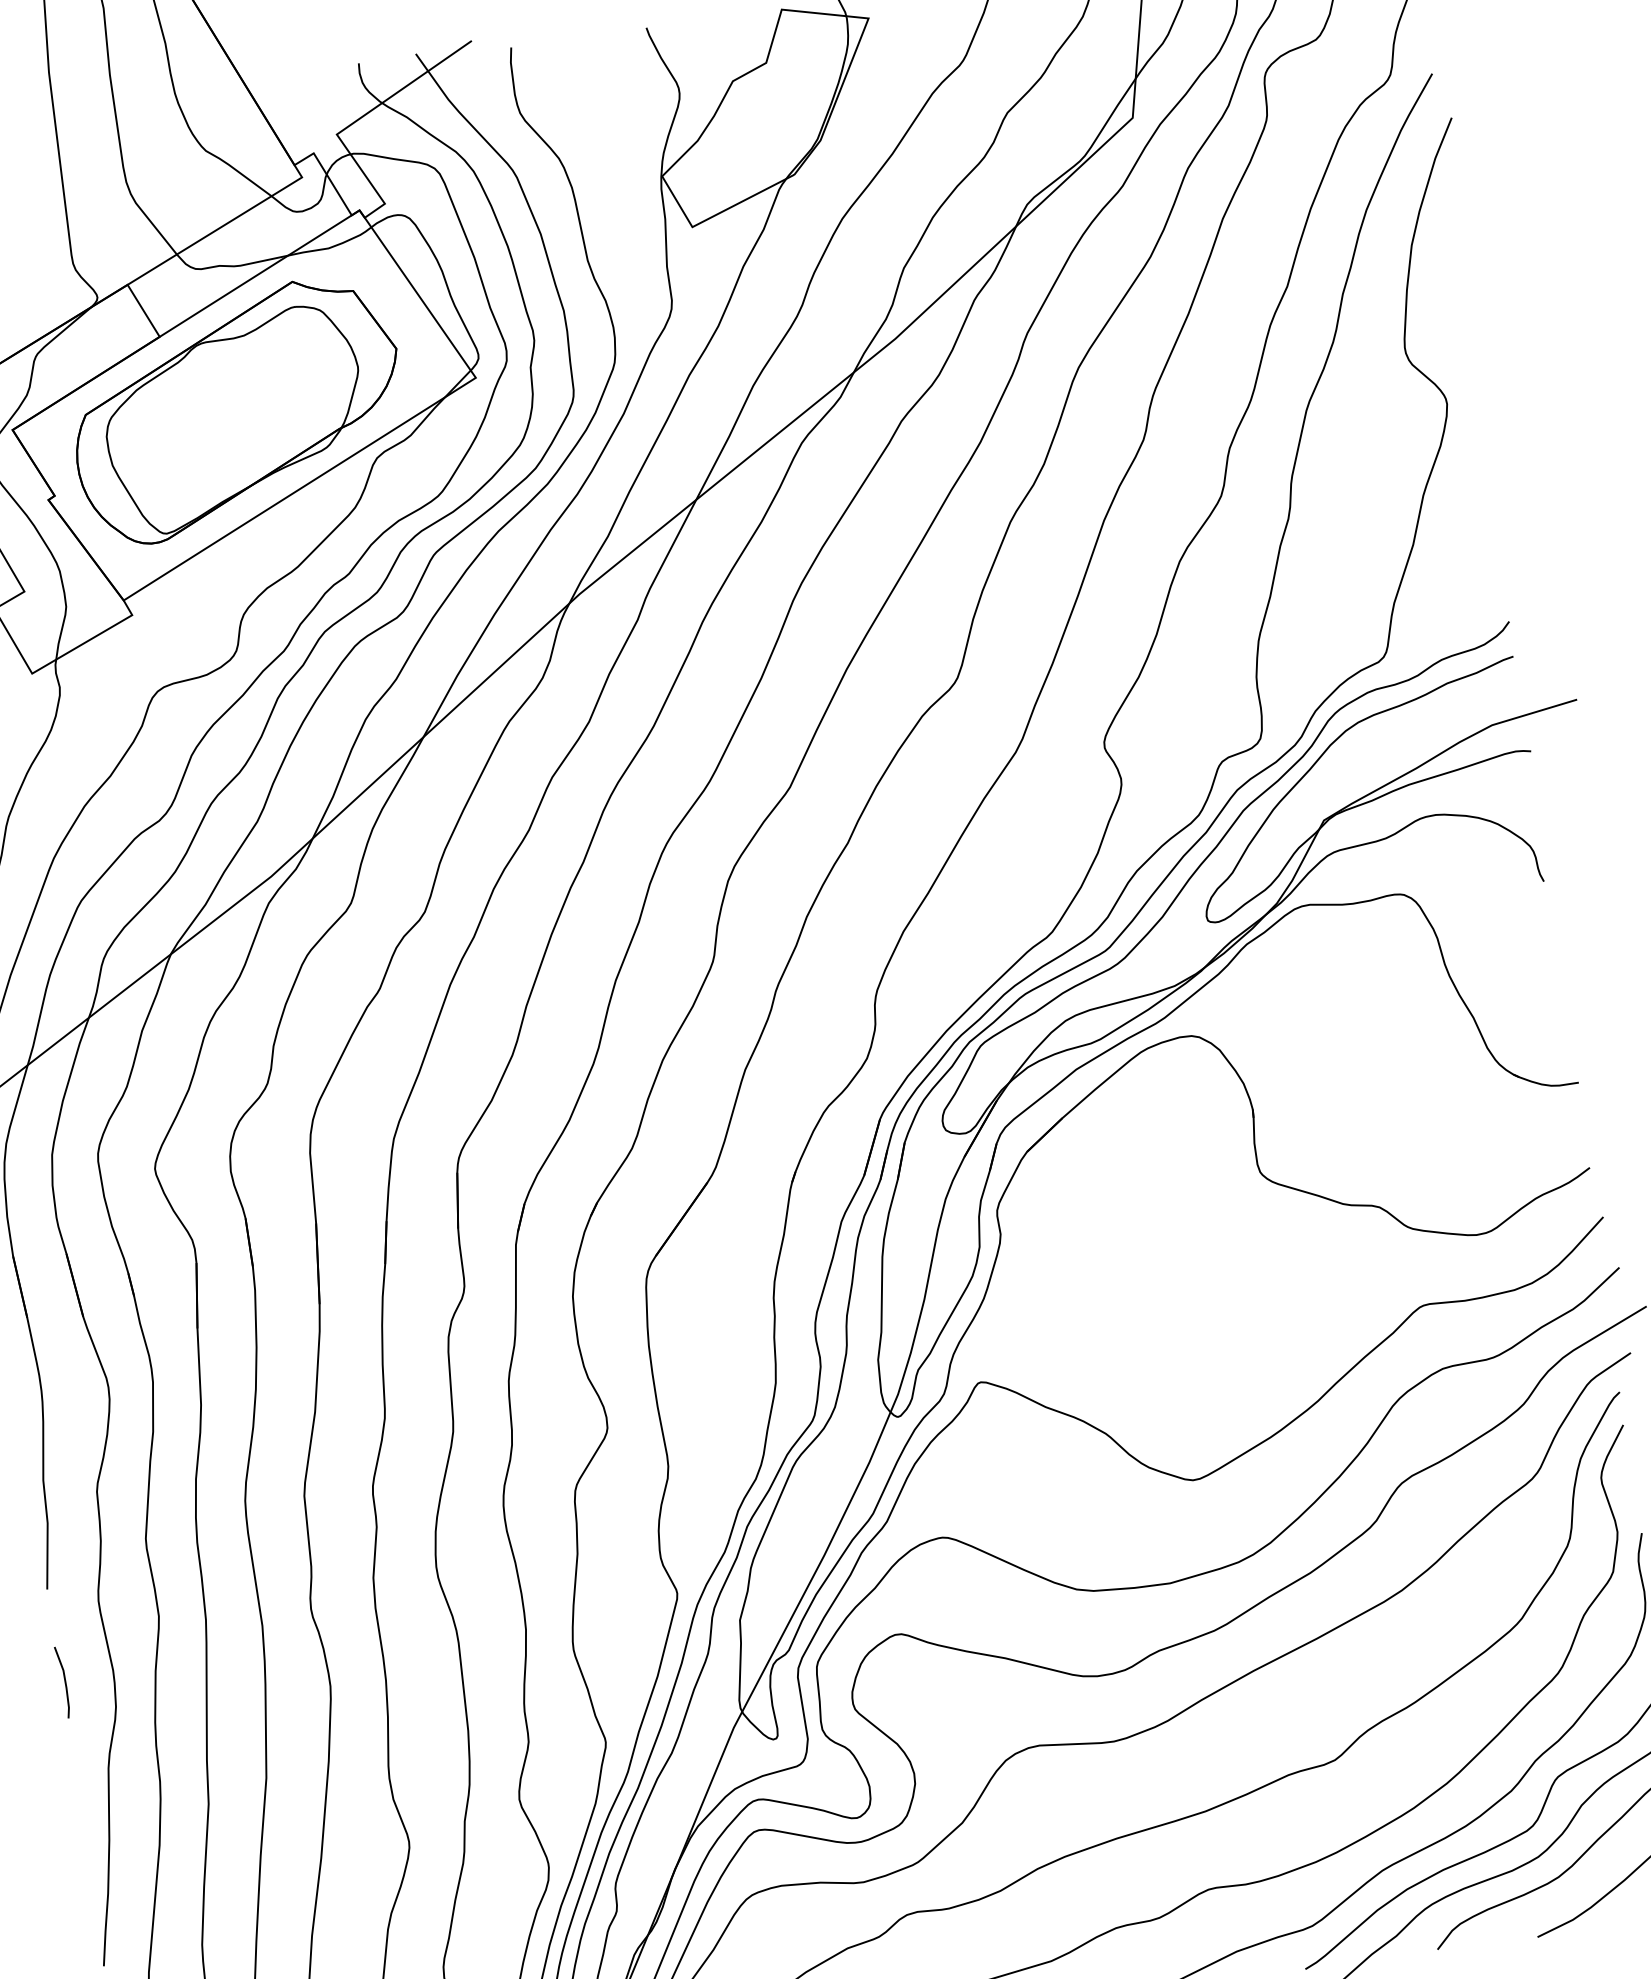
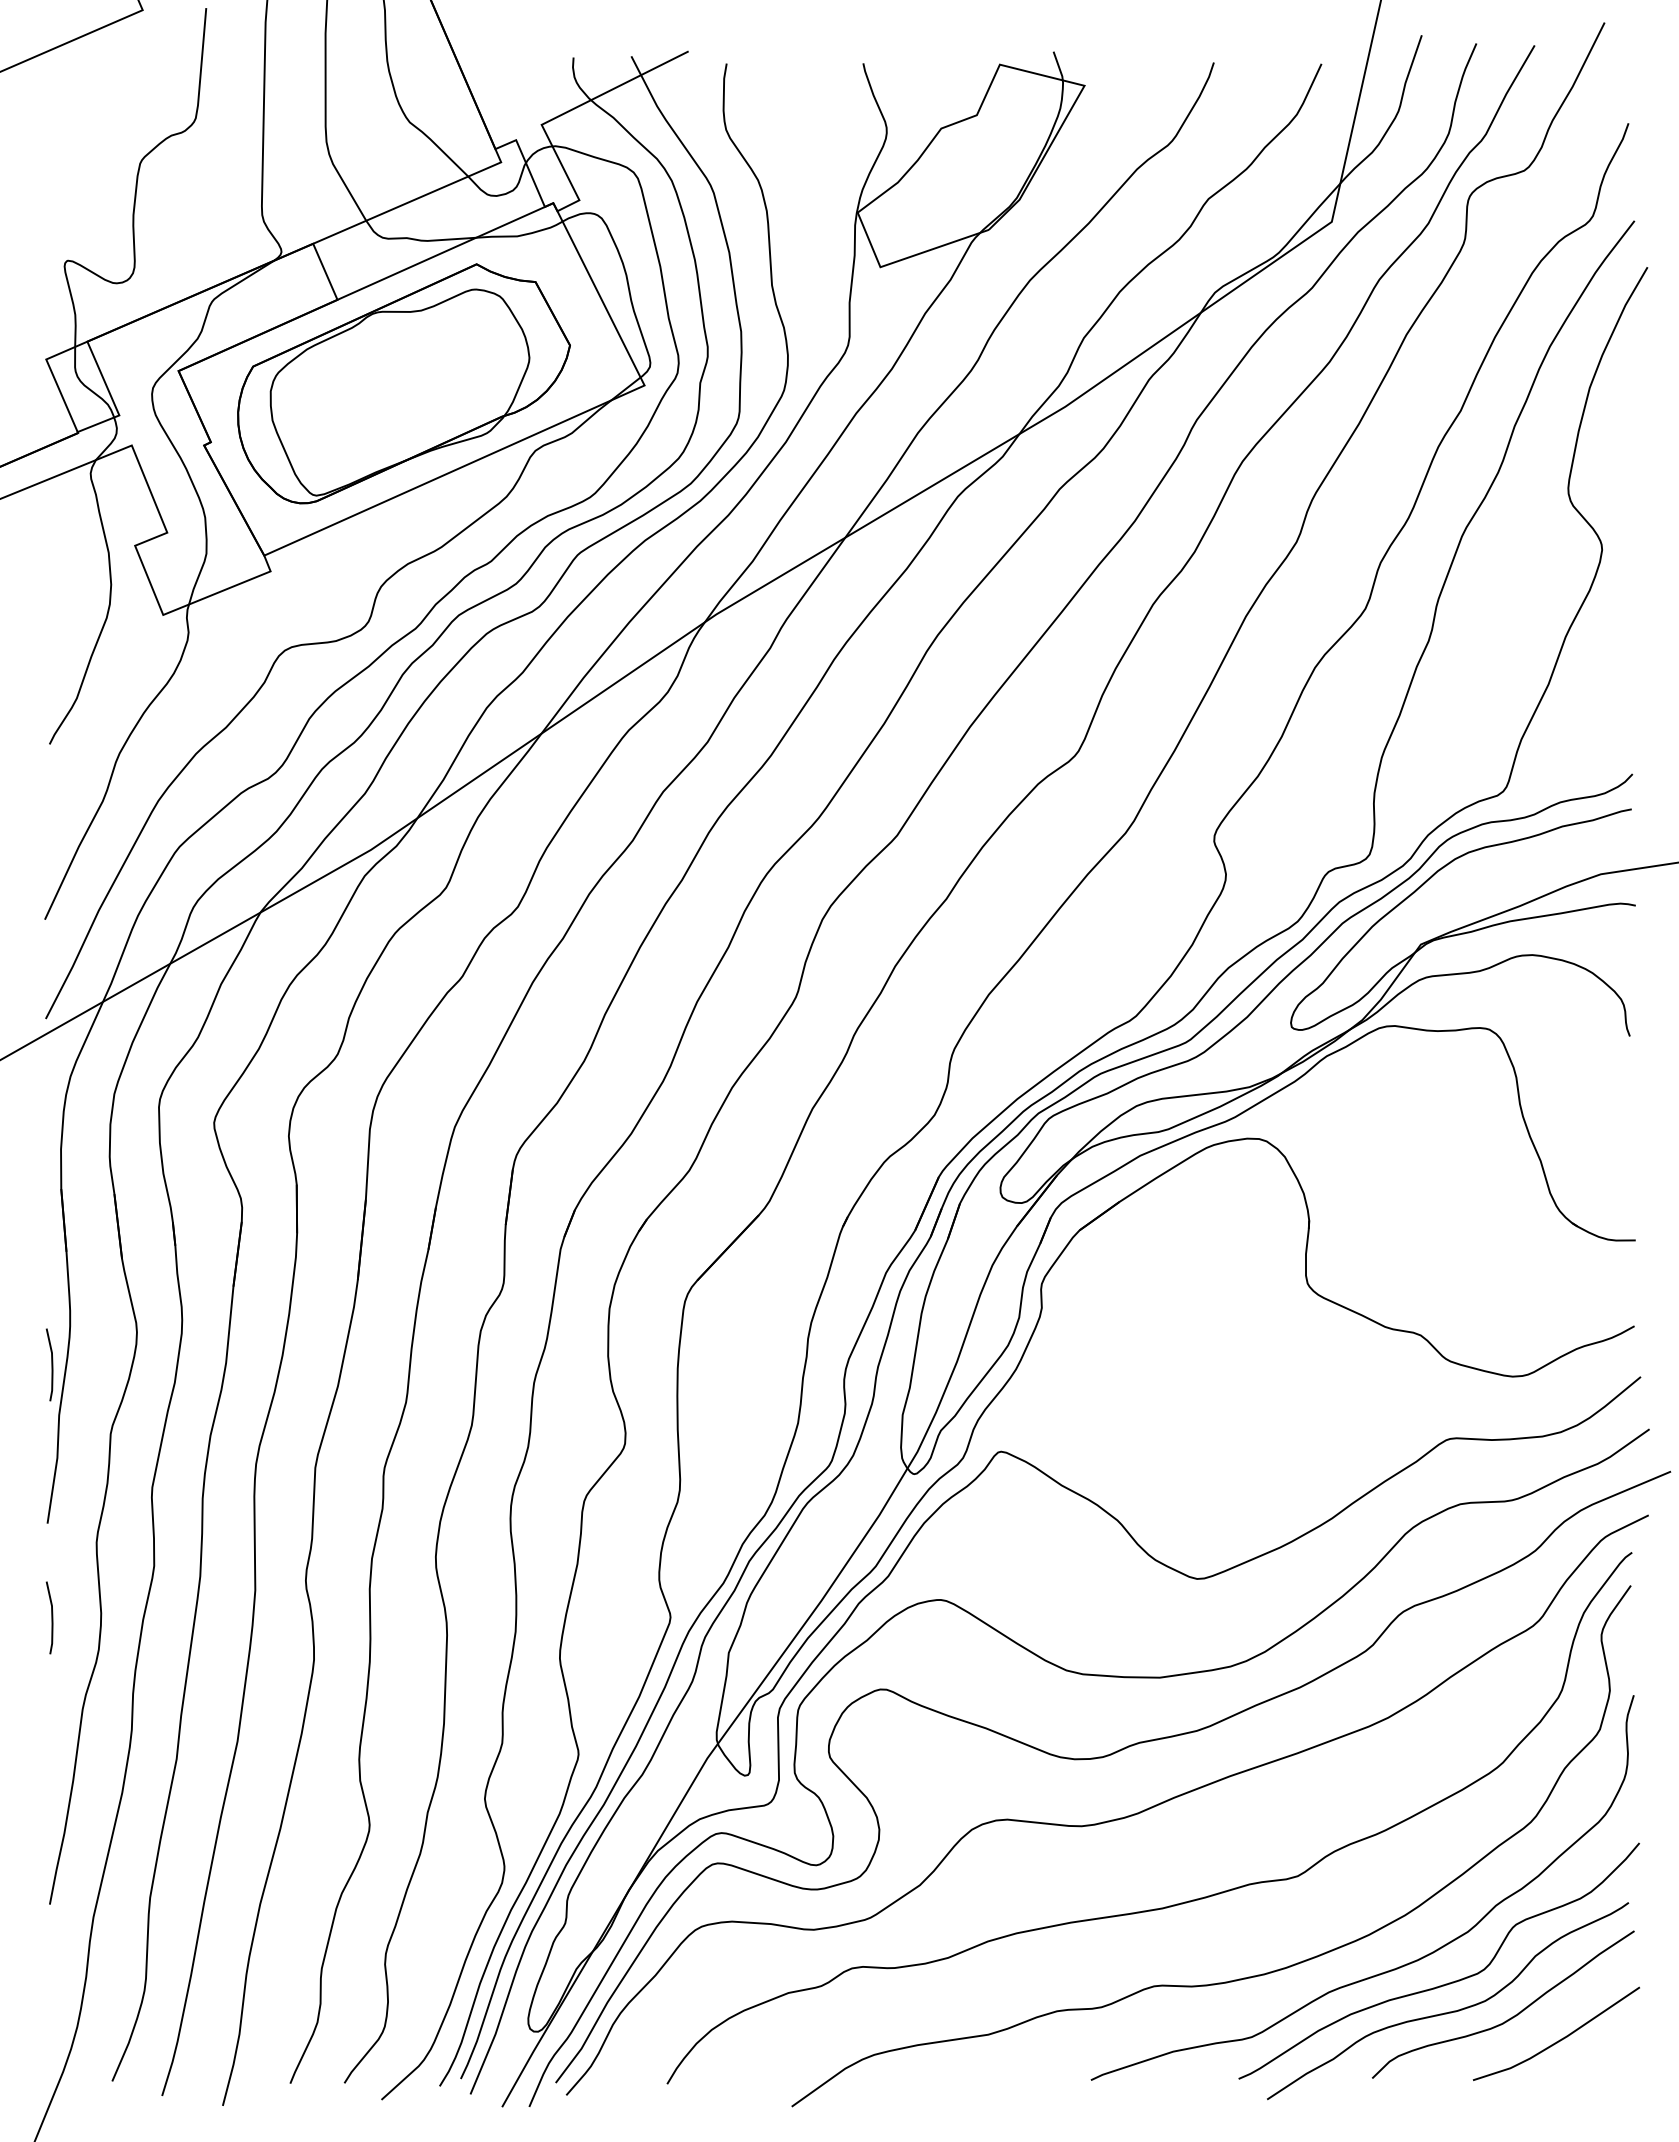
line: (28, 1431) -> (51, 1364), added

